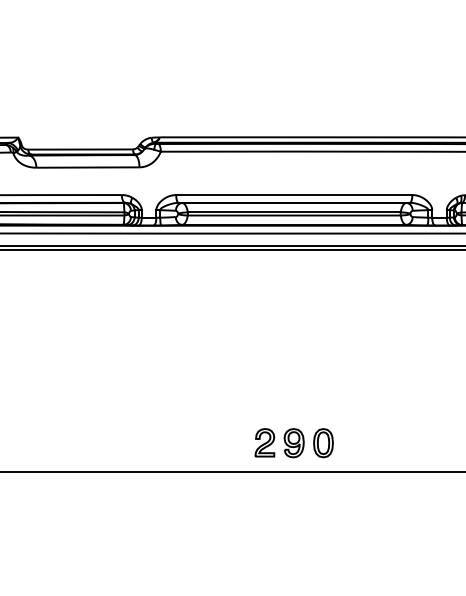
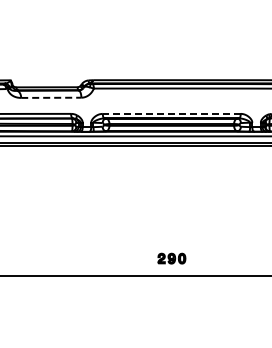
line: (89, 166) -> (52, 97), solid -> dashed
line: (293, 194) -> (171, 113), solid -> dashed
part: (293, 442) -> (171, 258), size x0.6

